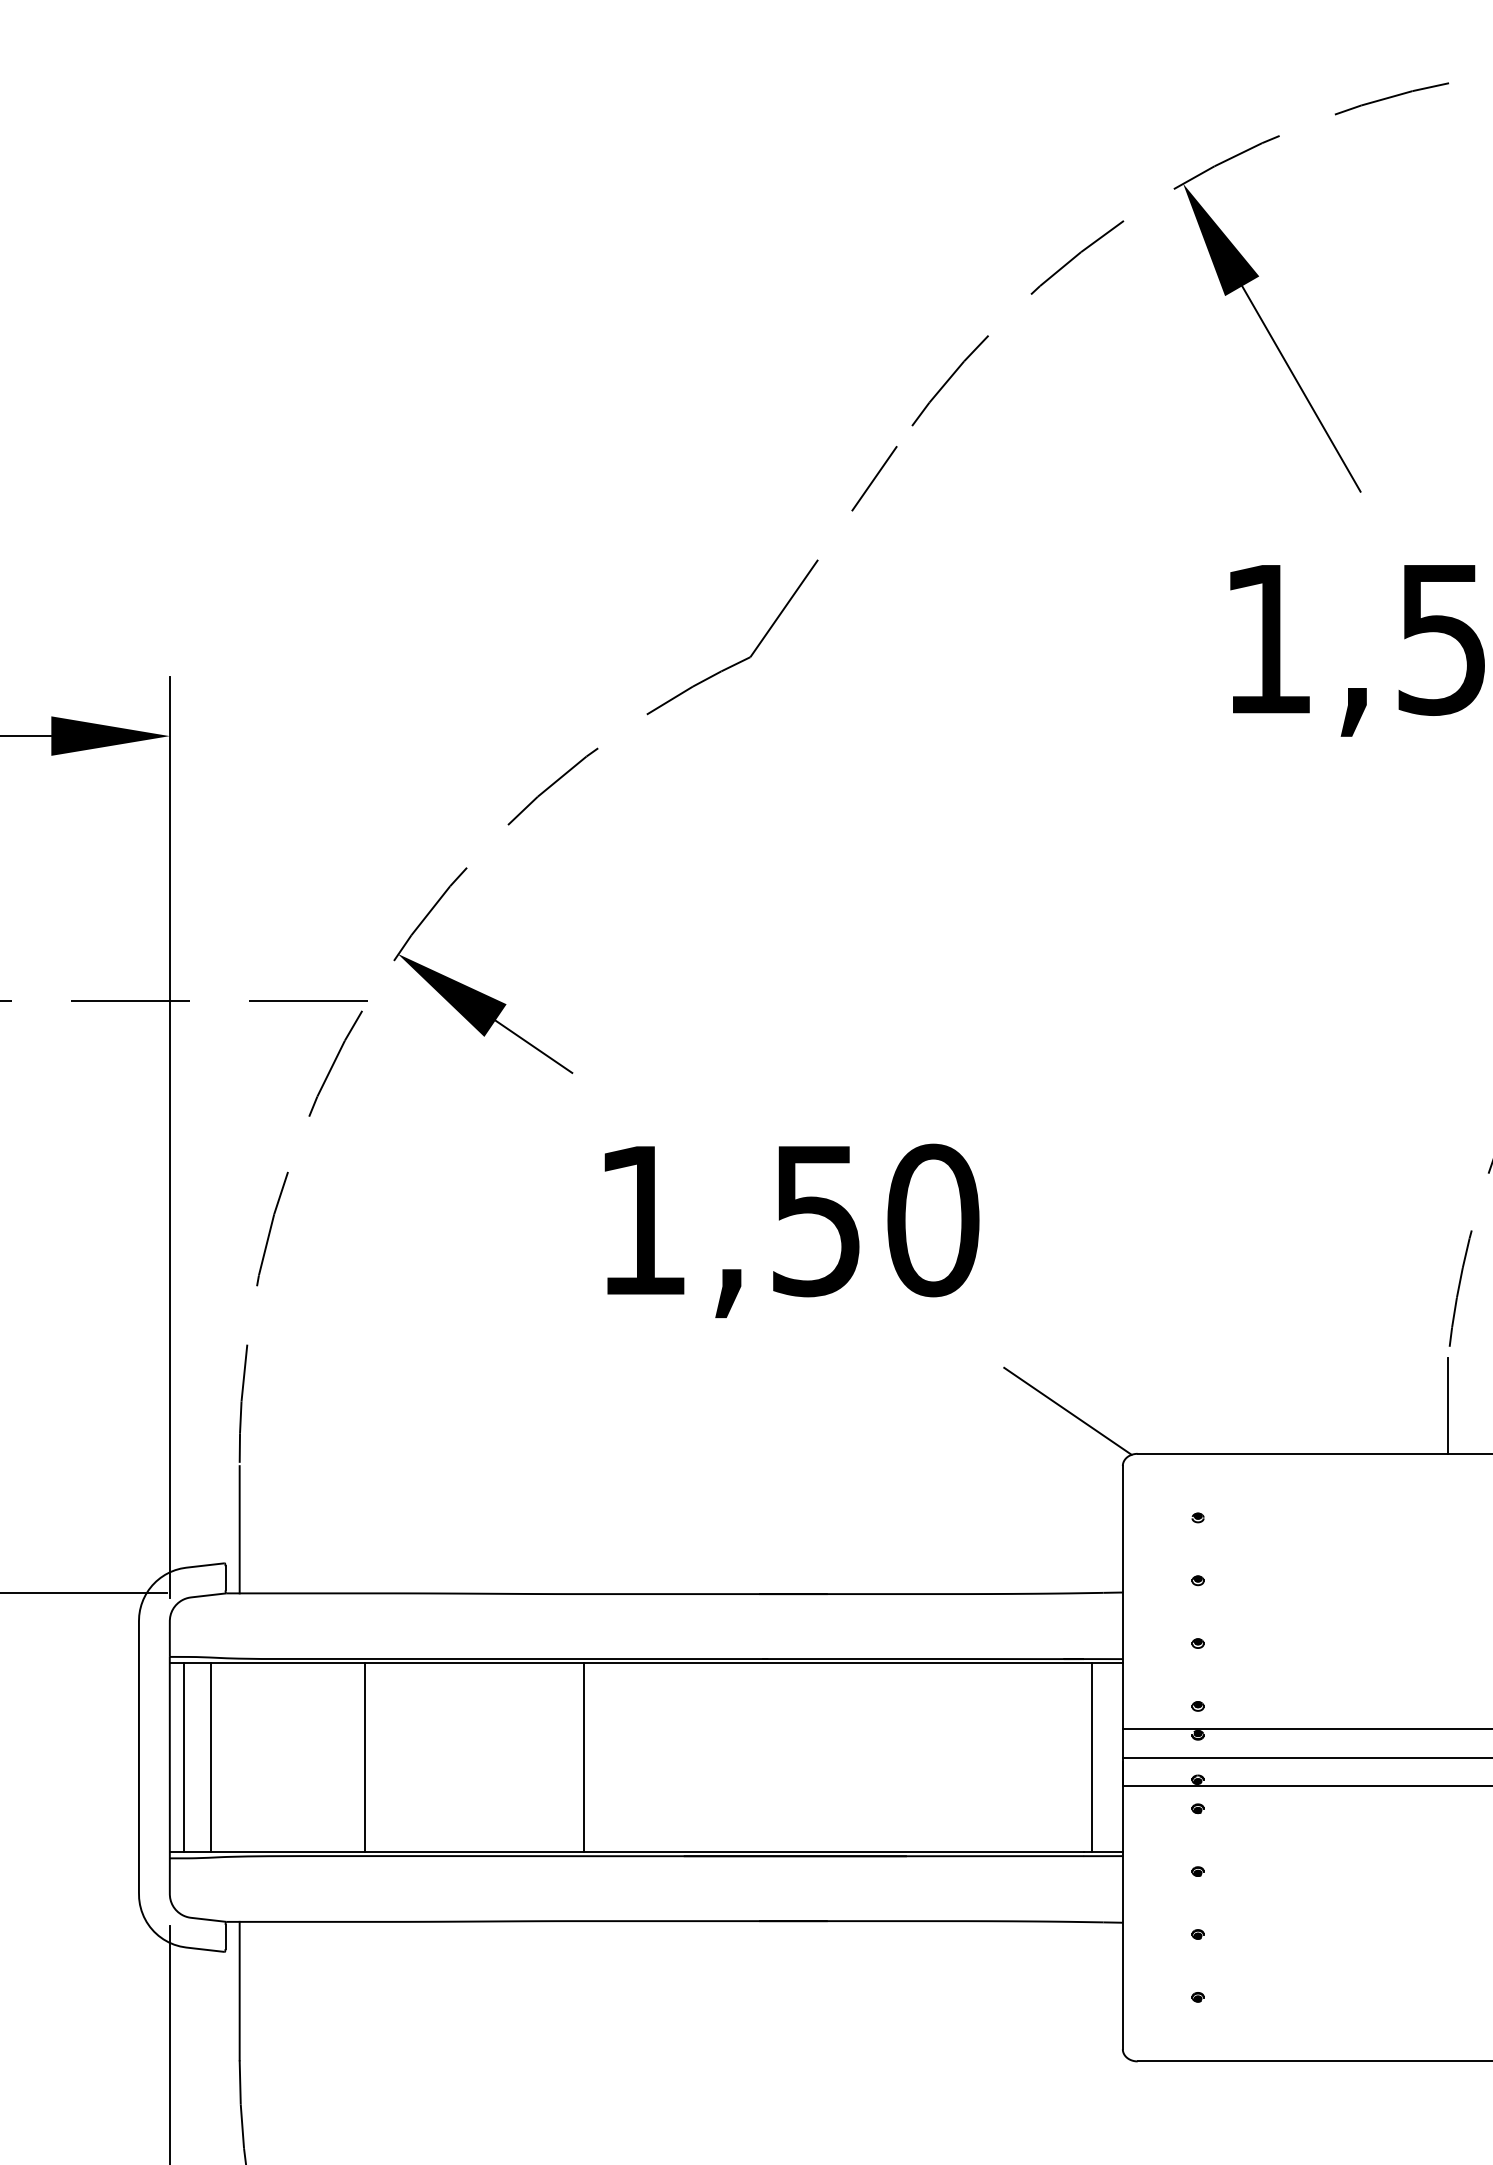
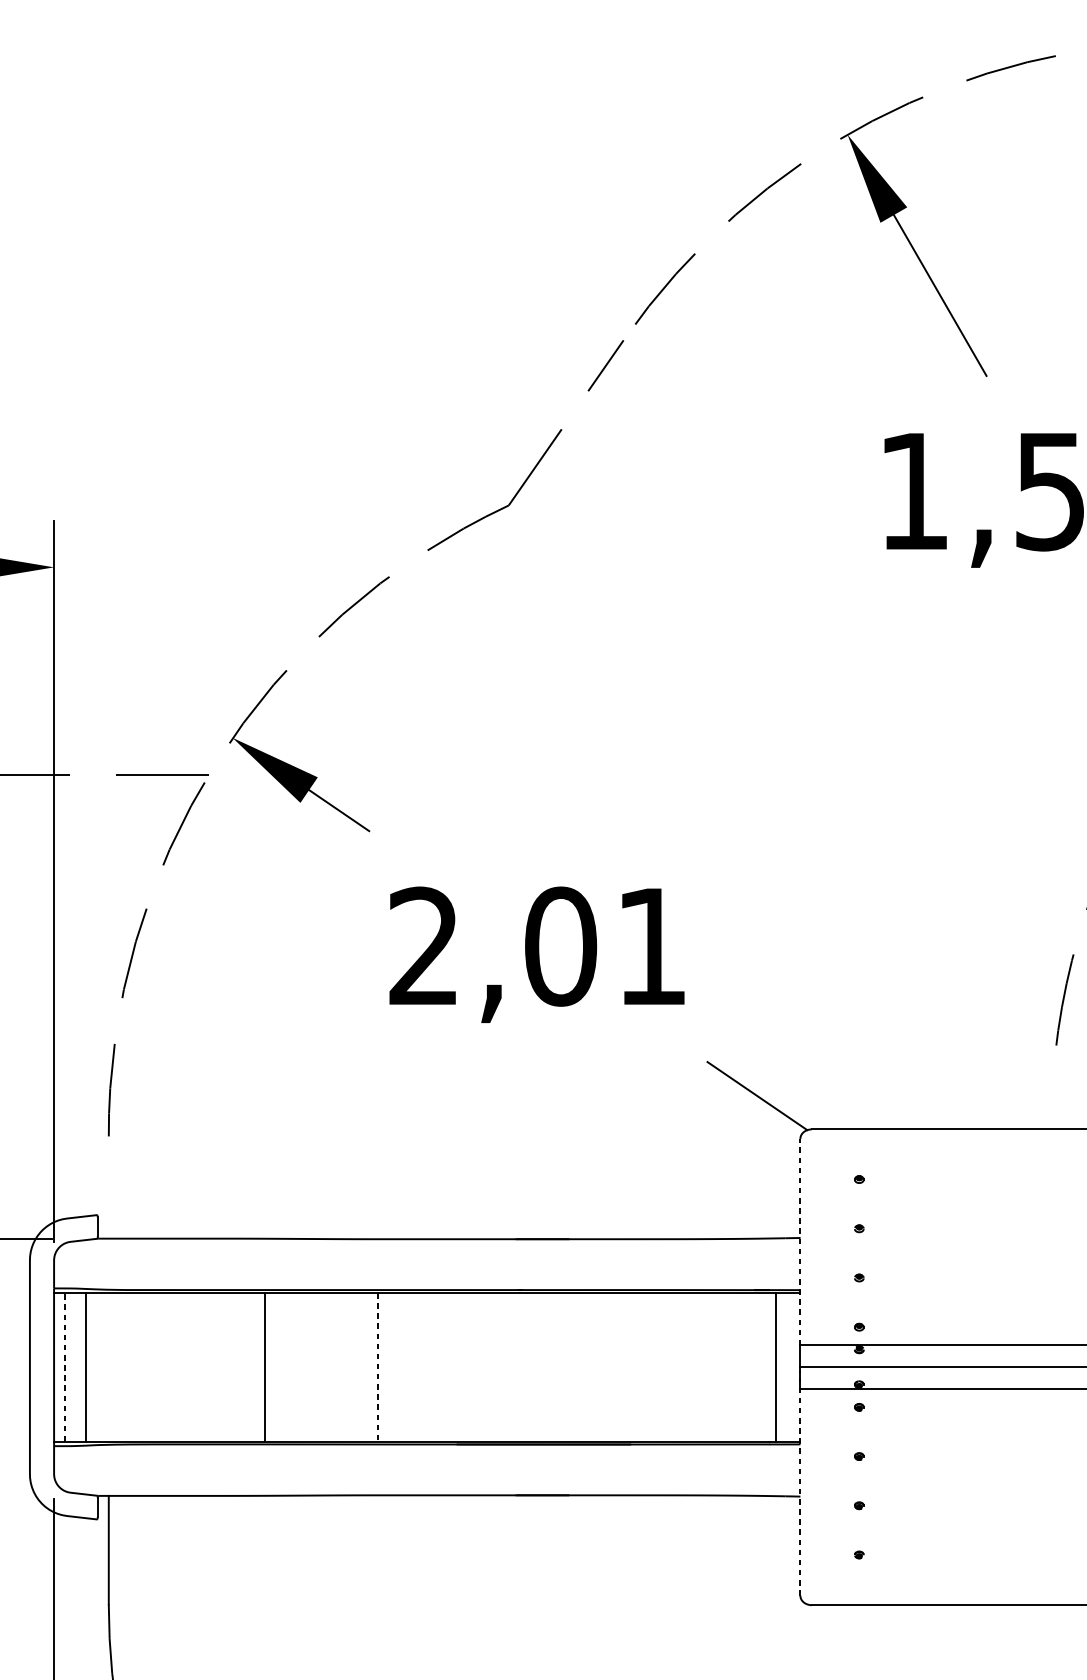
text: (788, 1220) -> (538, 946), 1,50 -> 2,01
line: (1448, 1405) -> (1055, 1091), removed
line: (239, 1529) -> (108, 1188), removed
line: (1122, 1597) -> (800, 1241), solid -> dashed
line: (183, 1757) -> (64, 1367), solid -> dashed
line: (364, 1757) -> (265, 1367), moved
line: (584, 1757) -> (378, 1367), solid -> dashed
line: (1122, 1905) -> (800, 1483), solid -> dashed

